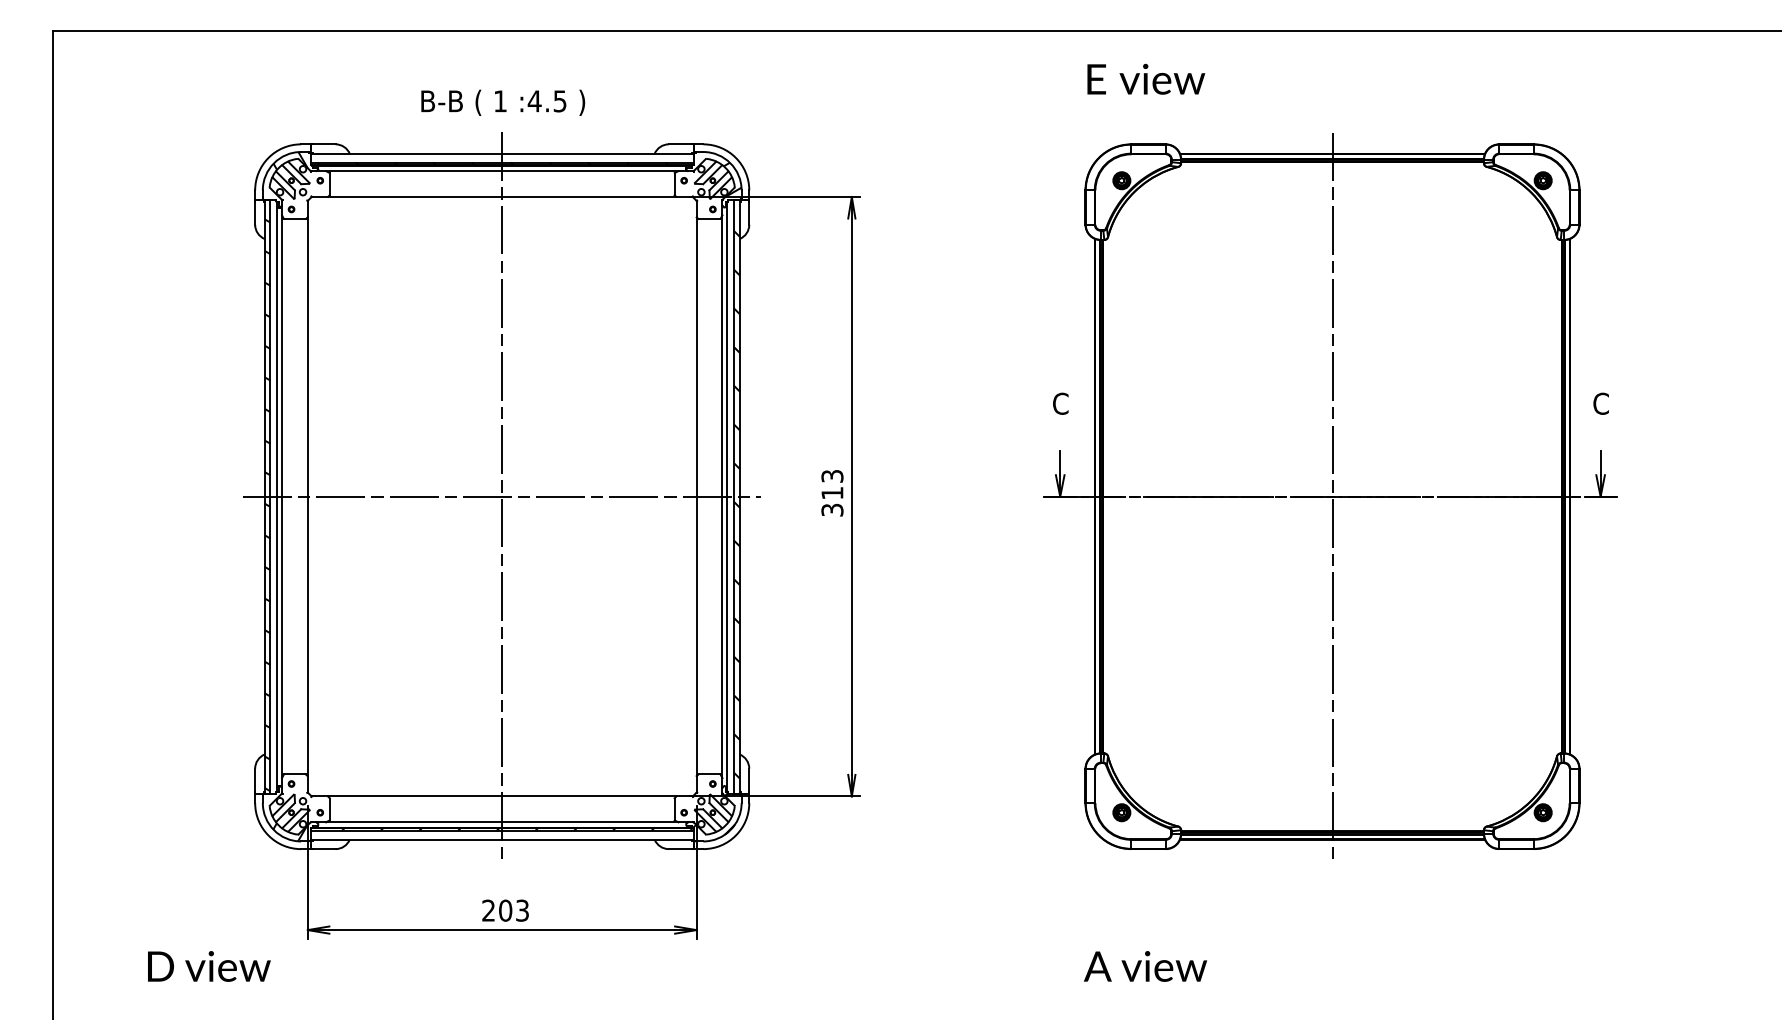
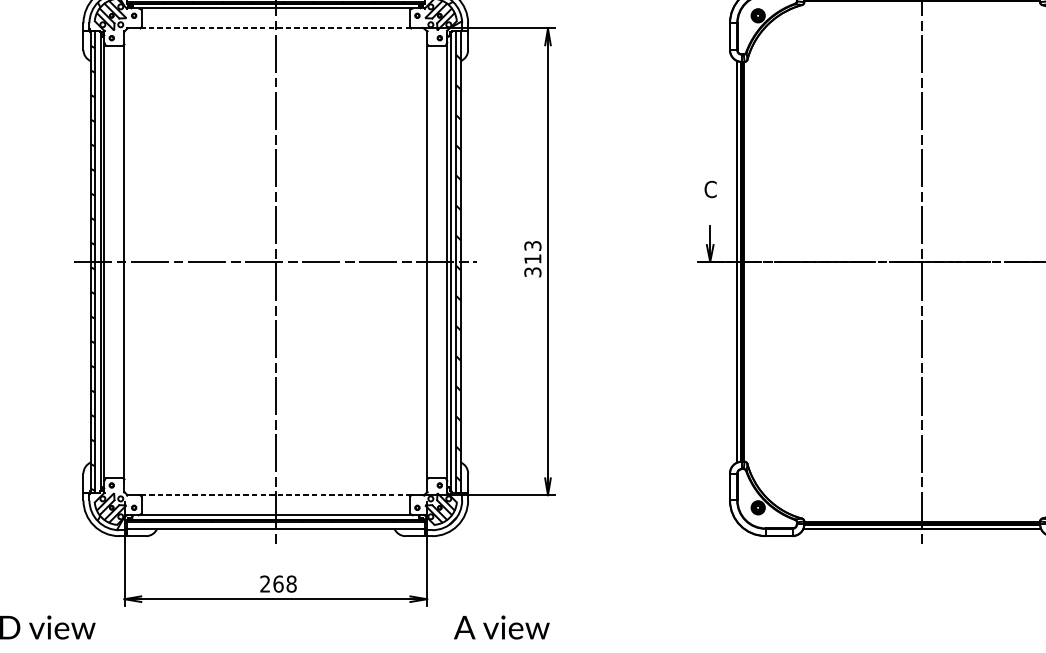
line: (502, 197) -> (276, 28), solid -> dashed
line: (501, 796) -> (275, 495), solid -> dashed
text: (514, 910) -> (285, 583), 203 -> 268
text: (1145, 966) -> (501, 627), moved

